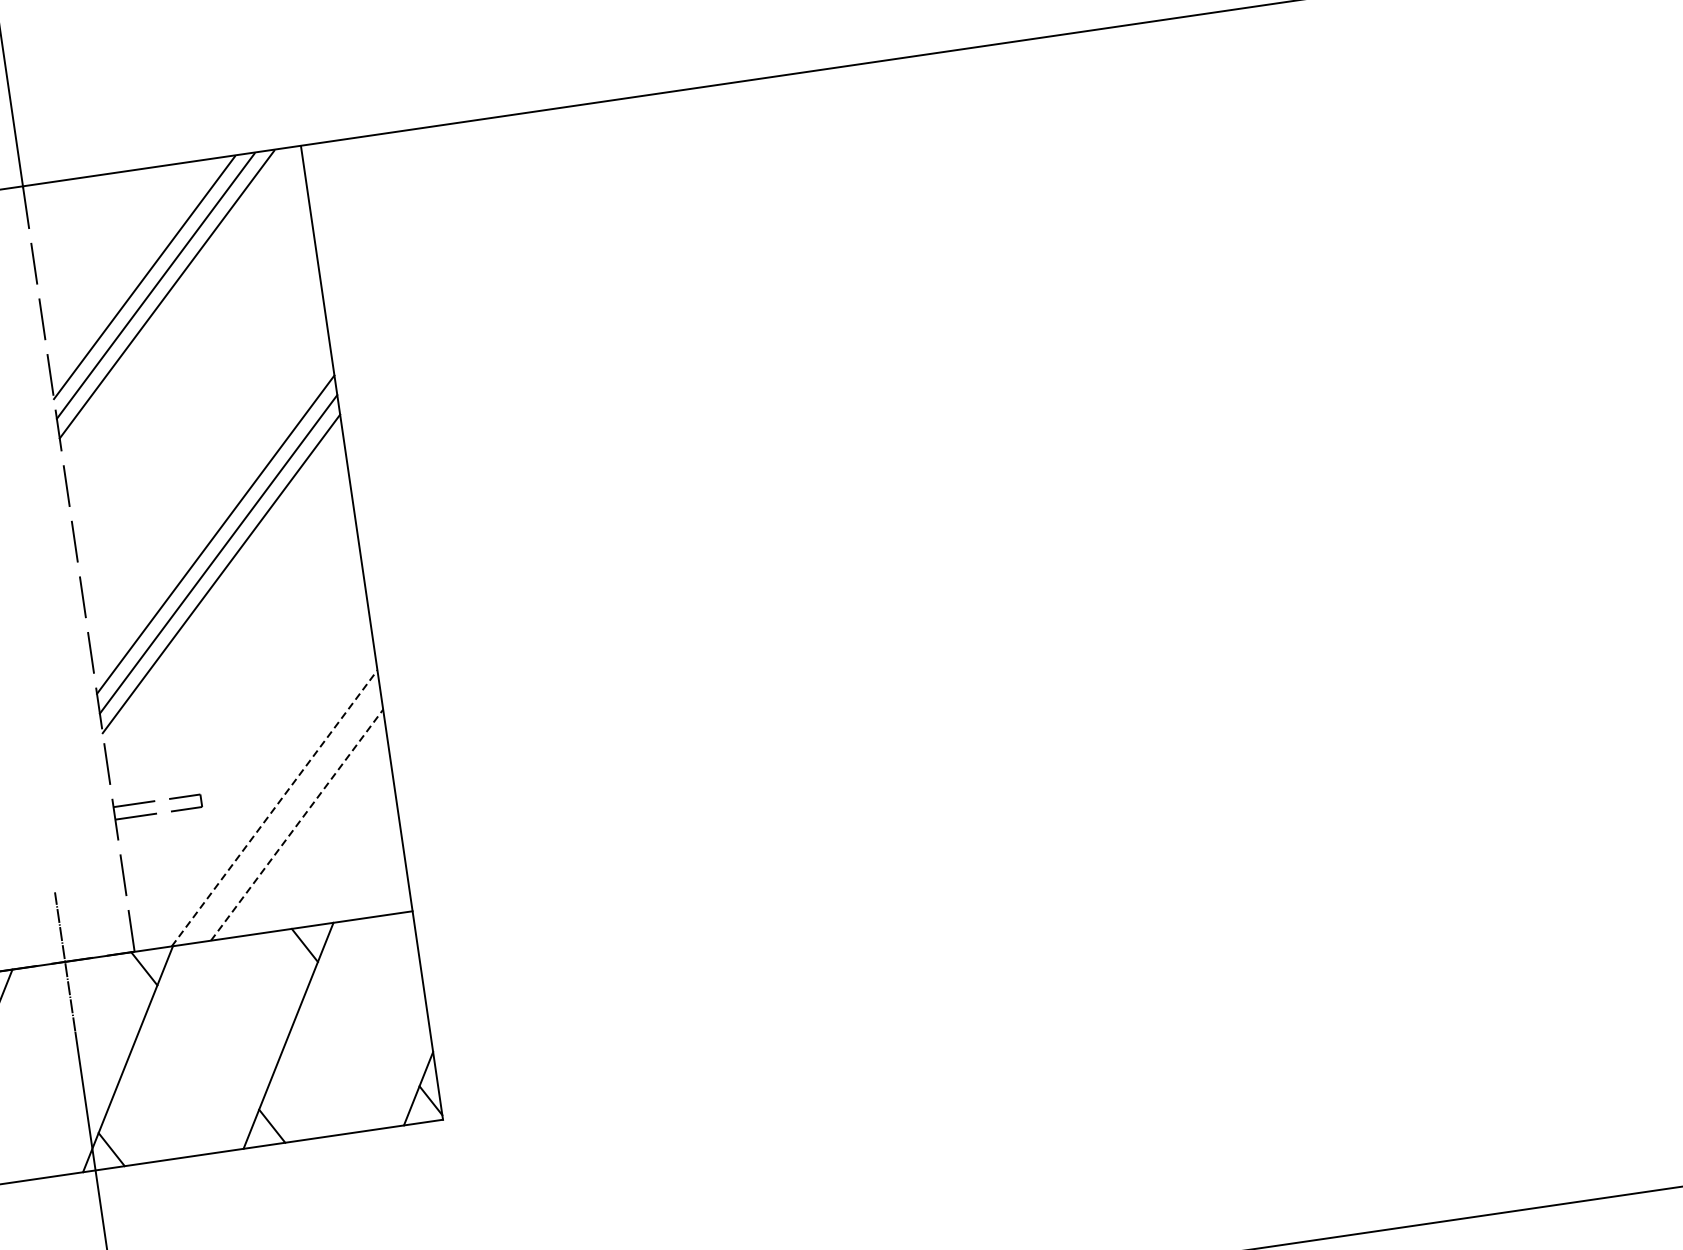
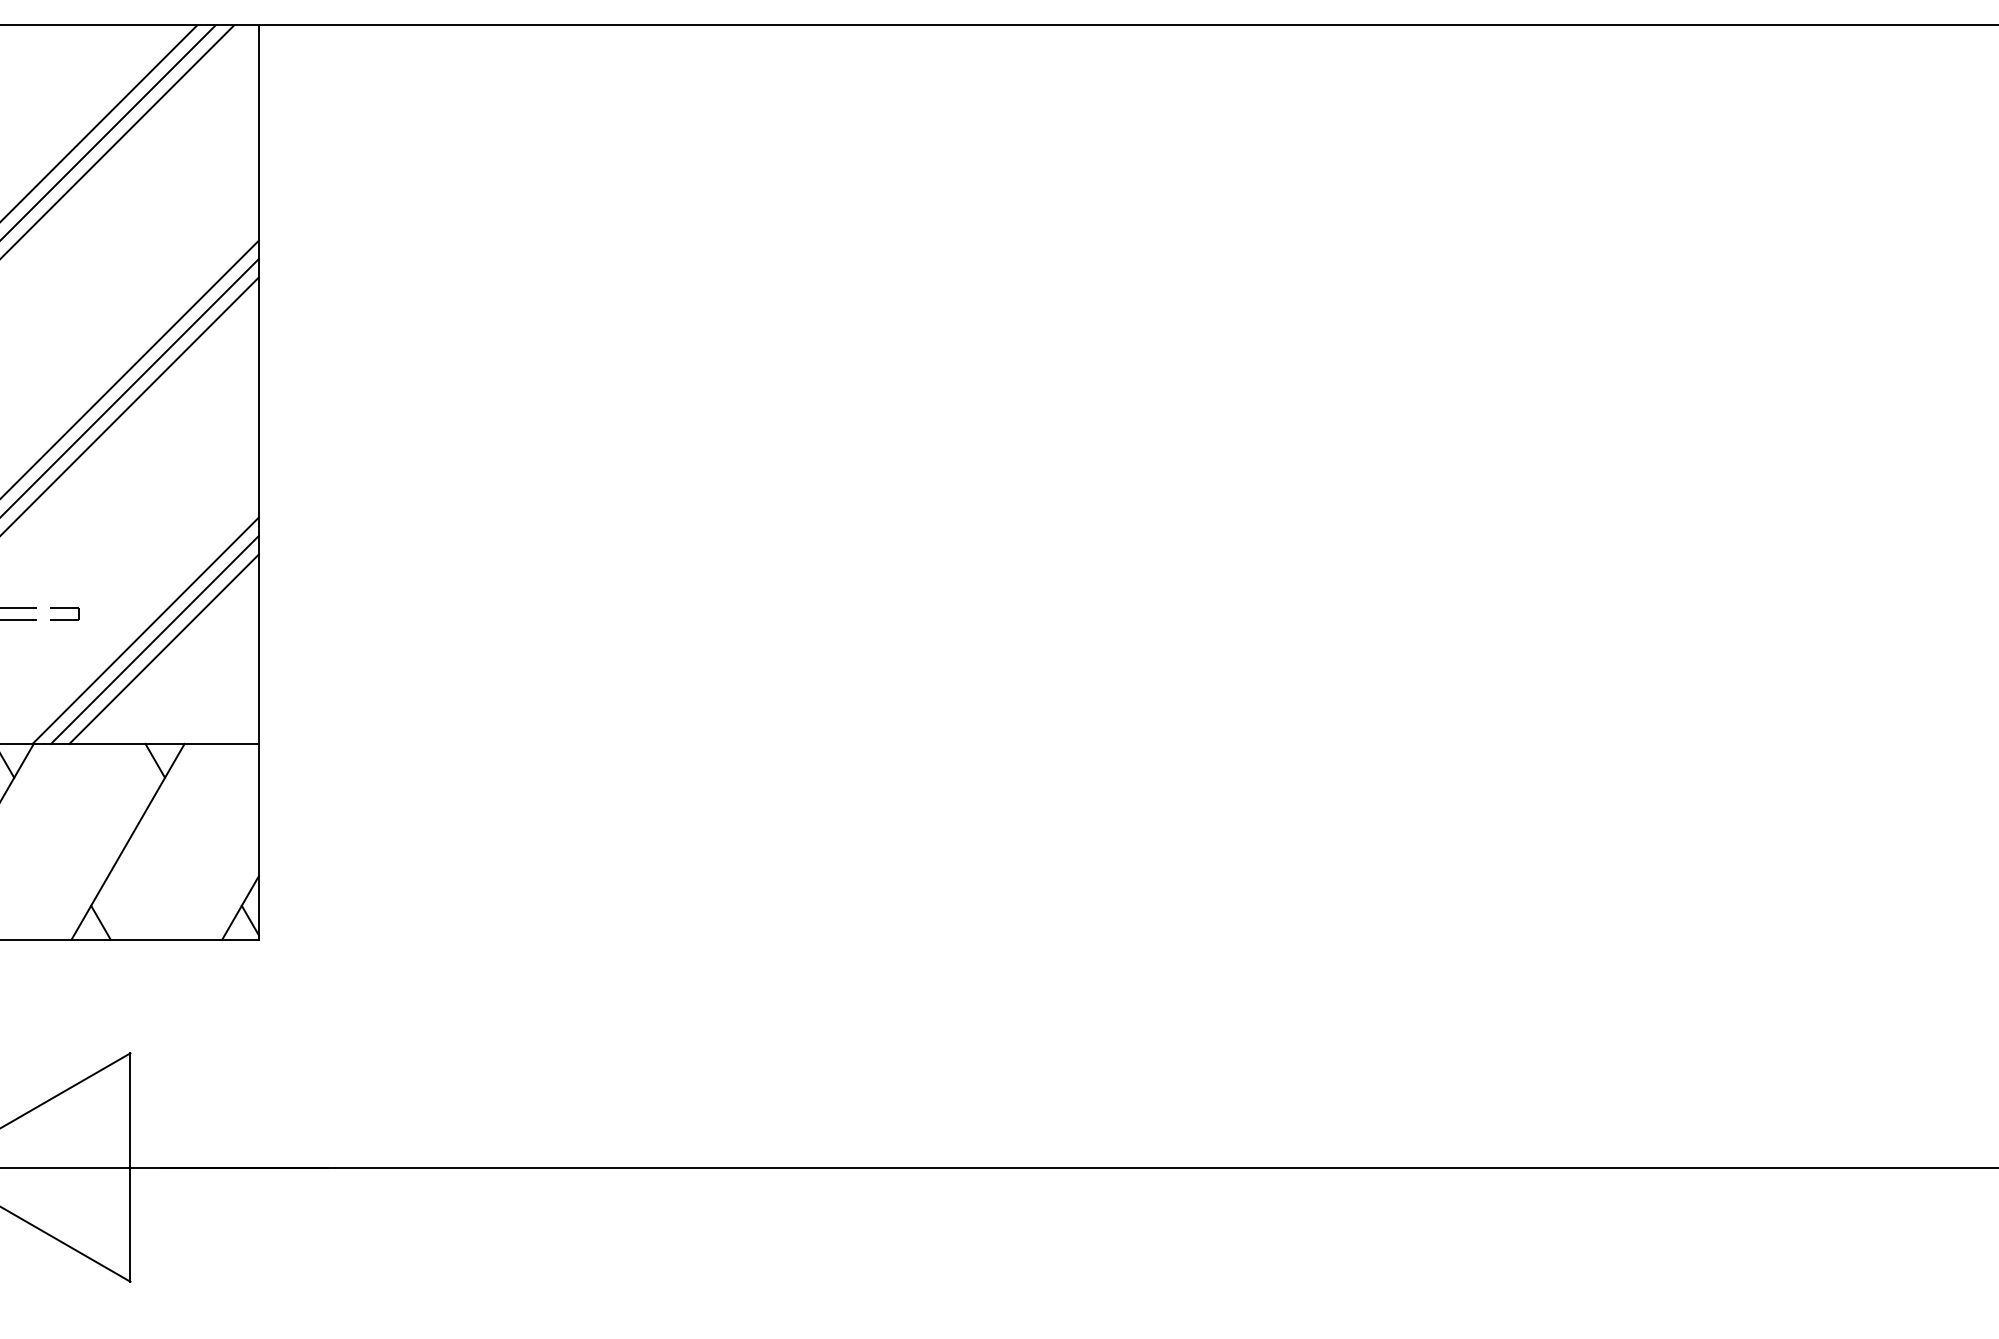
line: (275, 808) -> (146, 630), dashed -> solid
line: (285, 816) -> (154, 639), added
line: (297, 825) -> (164, 649), dashed -> solid

